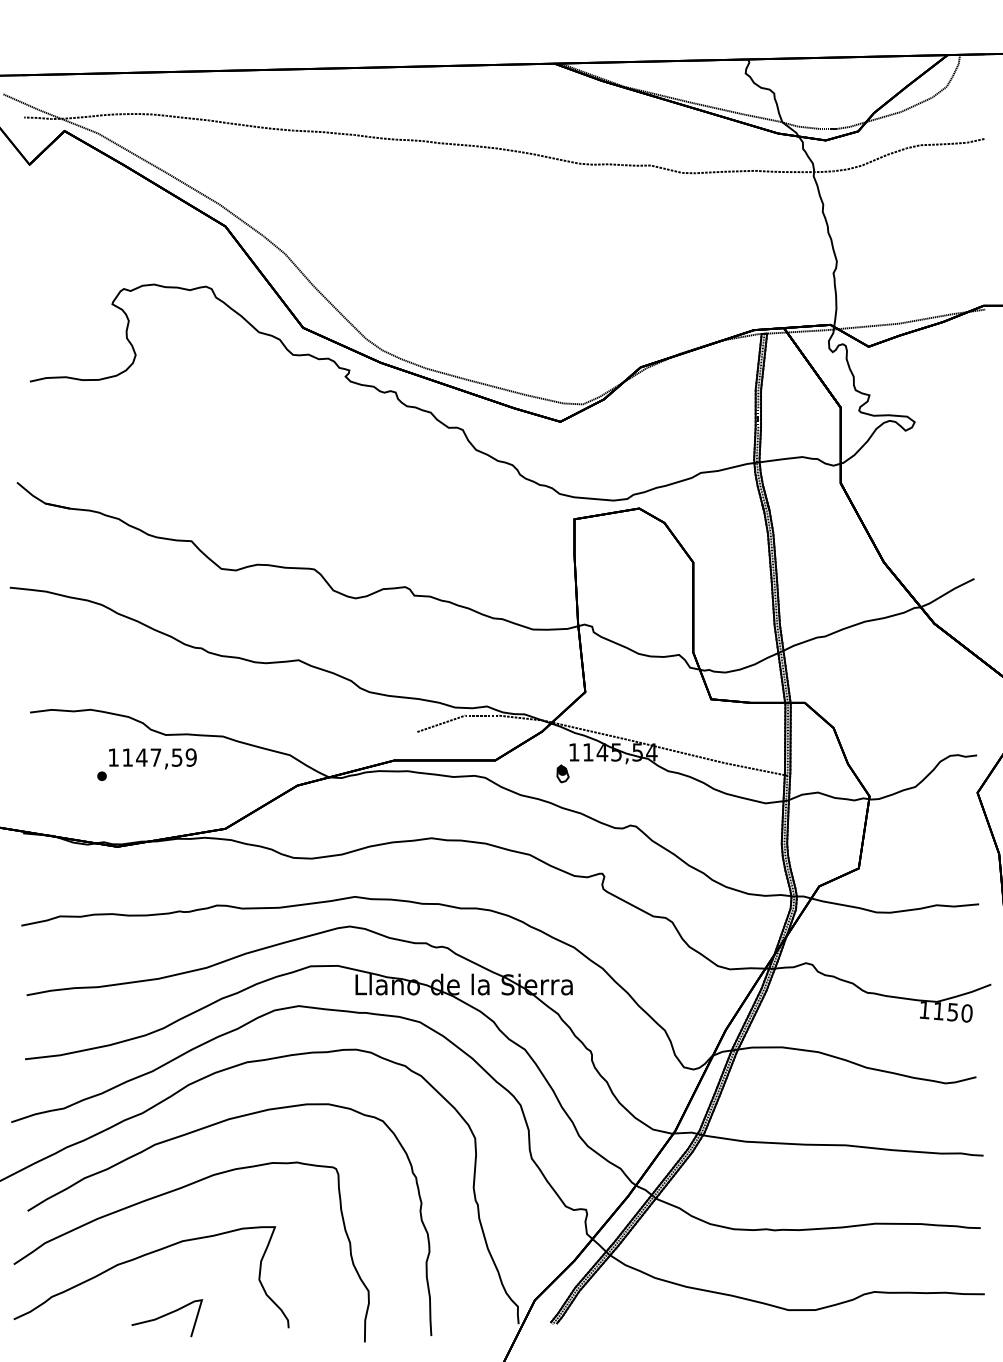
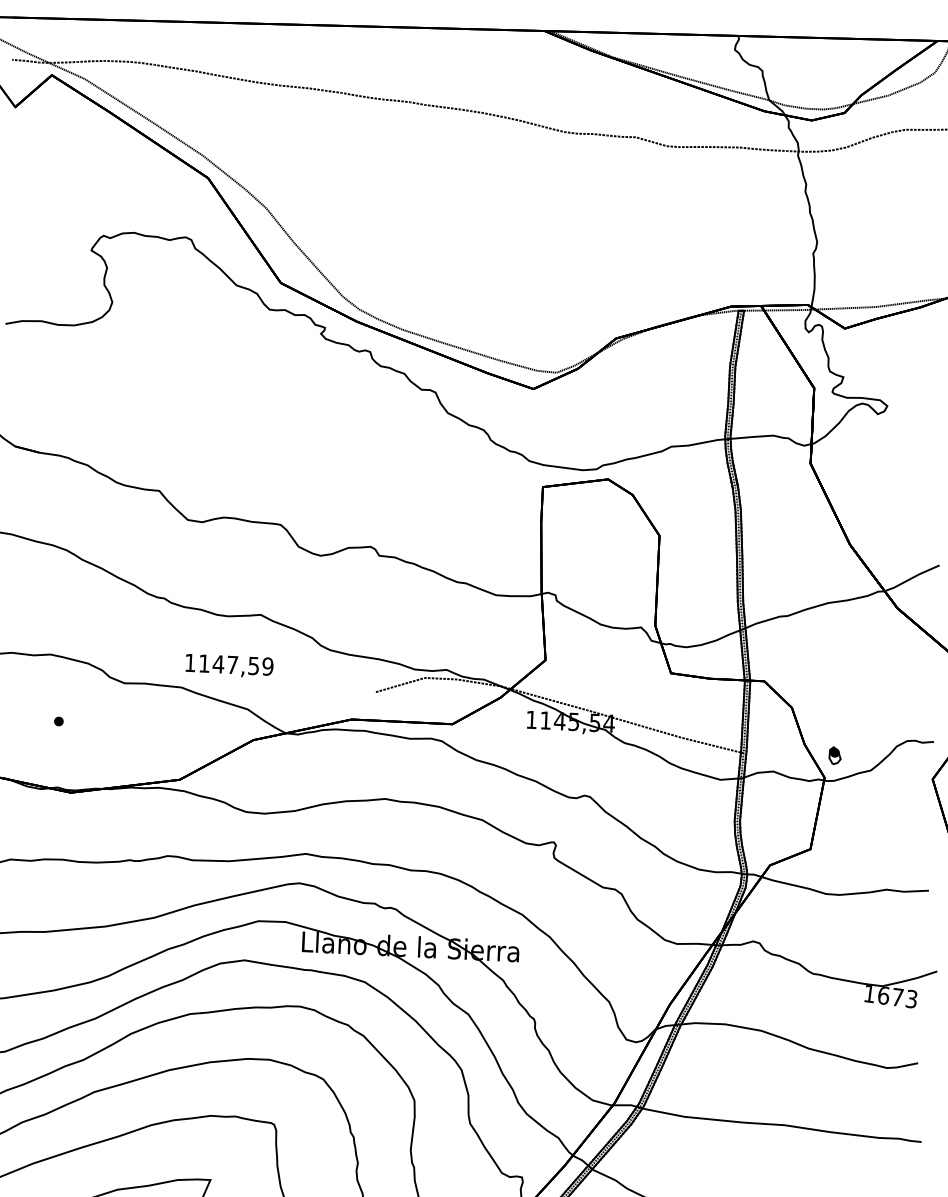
text: (152, 758) -> (229, 665), moved
part: (562, 773) -> (834, 755), moved
text: (952, 1012) -> (897, 997), 1150 -> 1673

